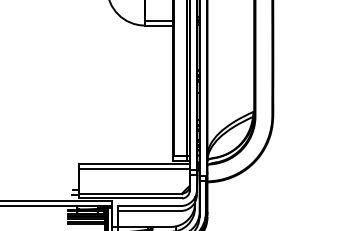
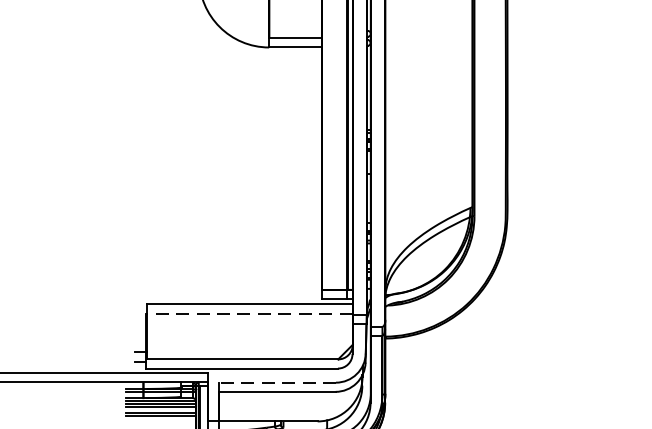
line: (134, 168) -> (249, 312), solid -> dashed
line: (148, 206) -> (275, 383), solid -> dashed

